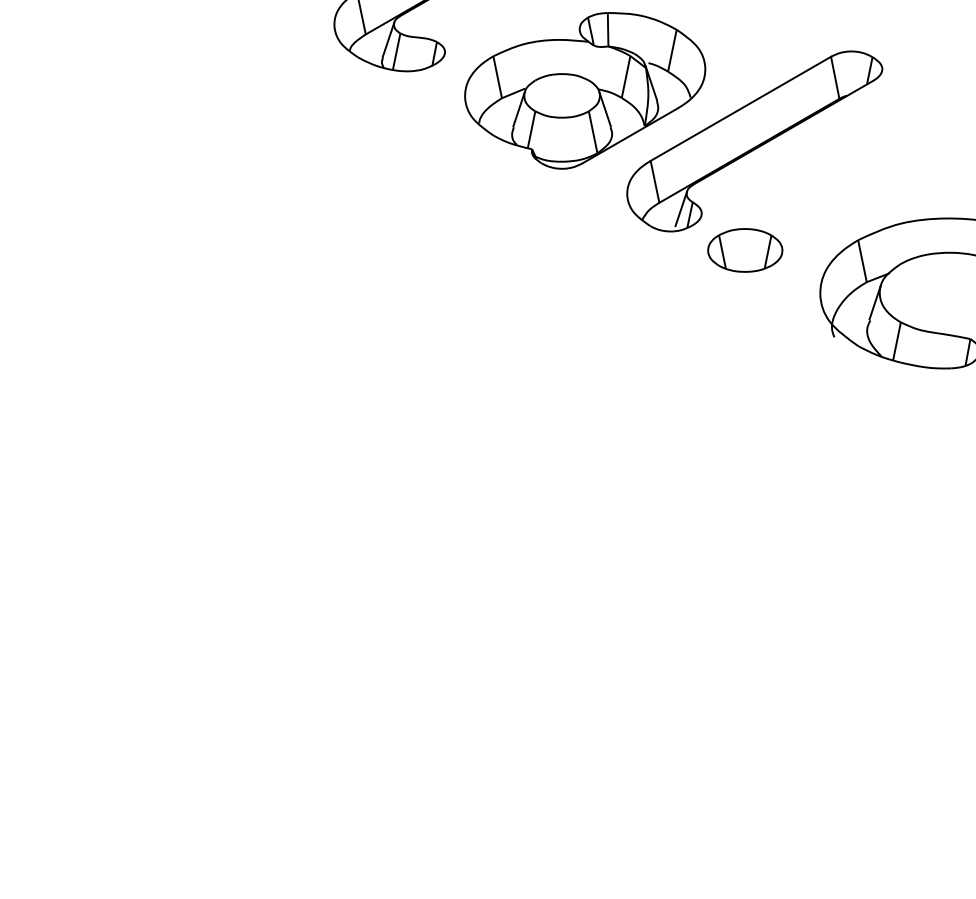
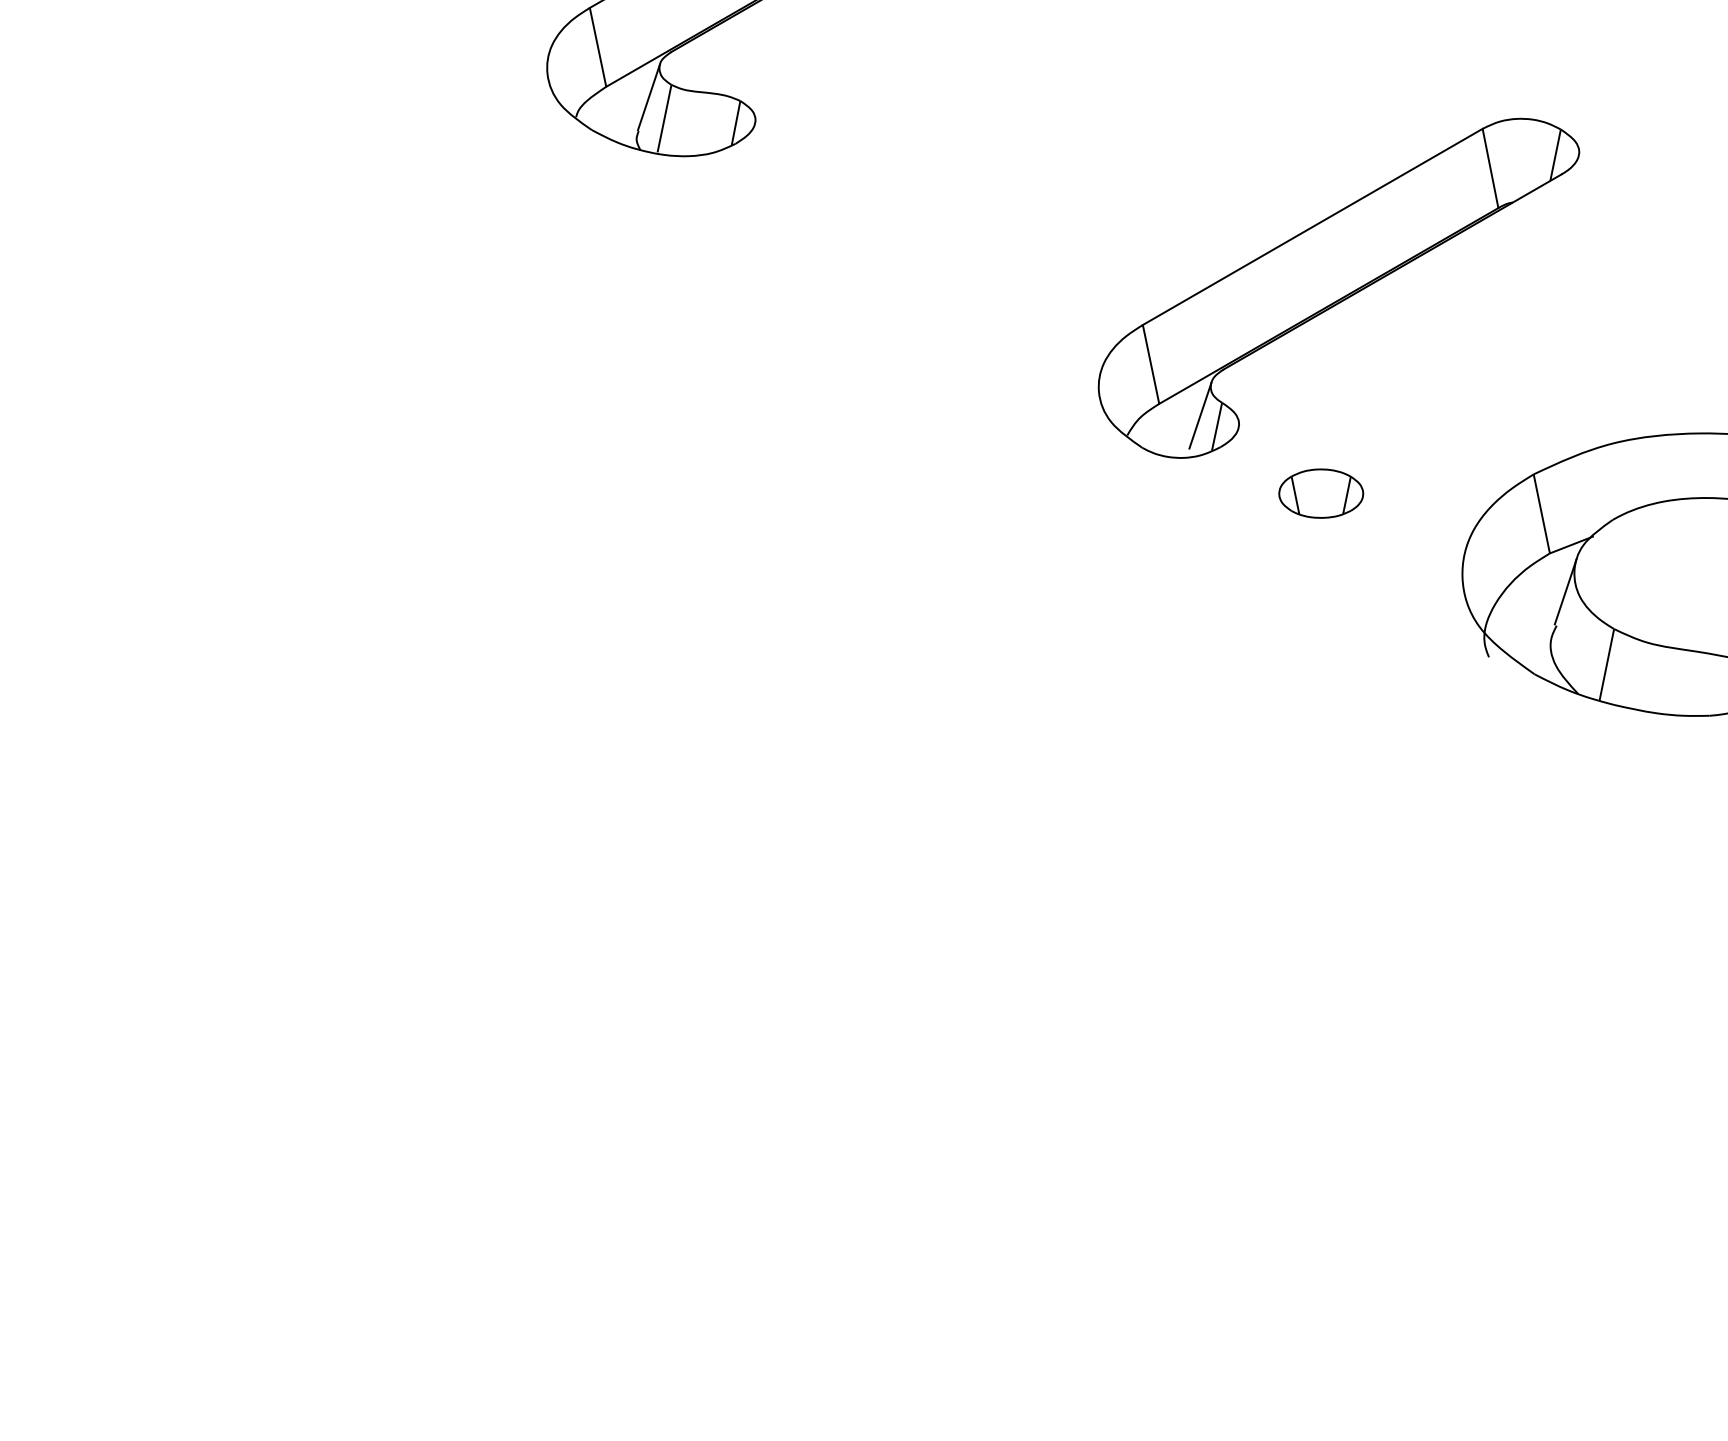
part: (585, 90) -> (1020, 192), removed
part: (745, 250) -> (1321, 493), size x0.6

